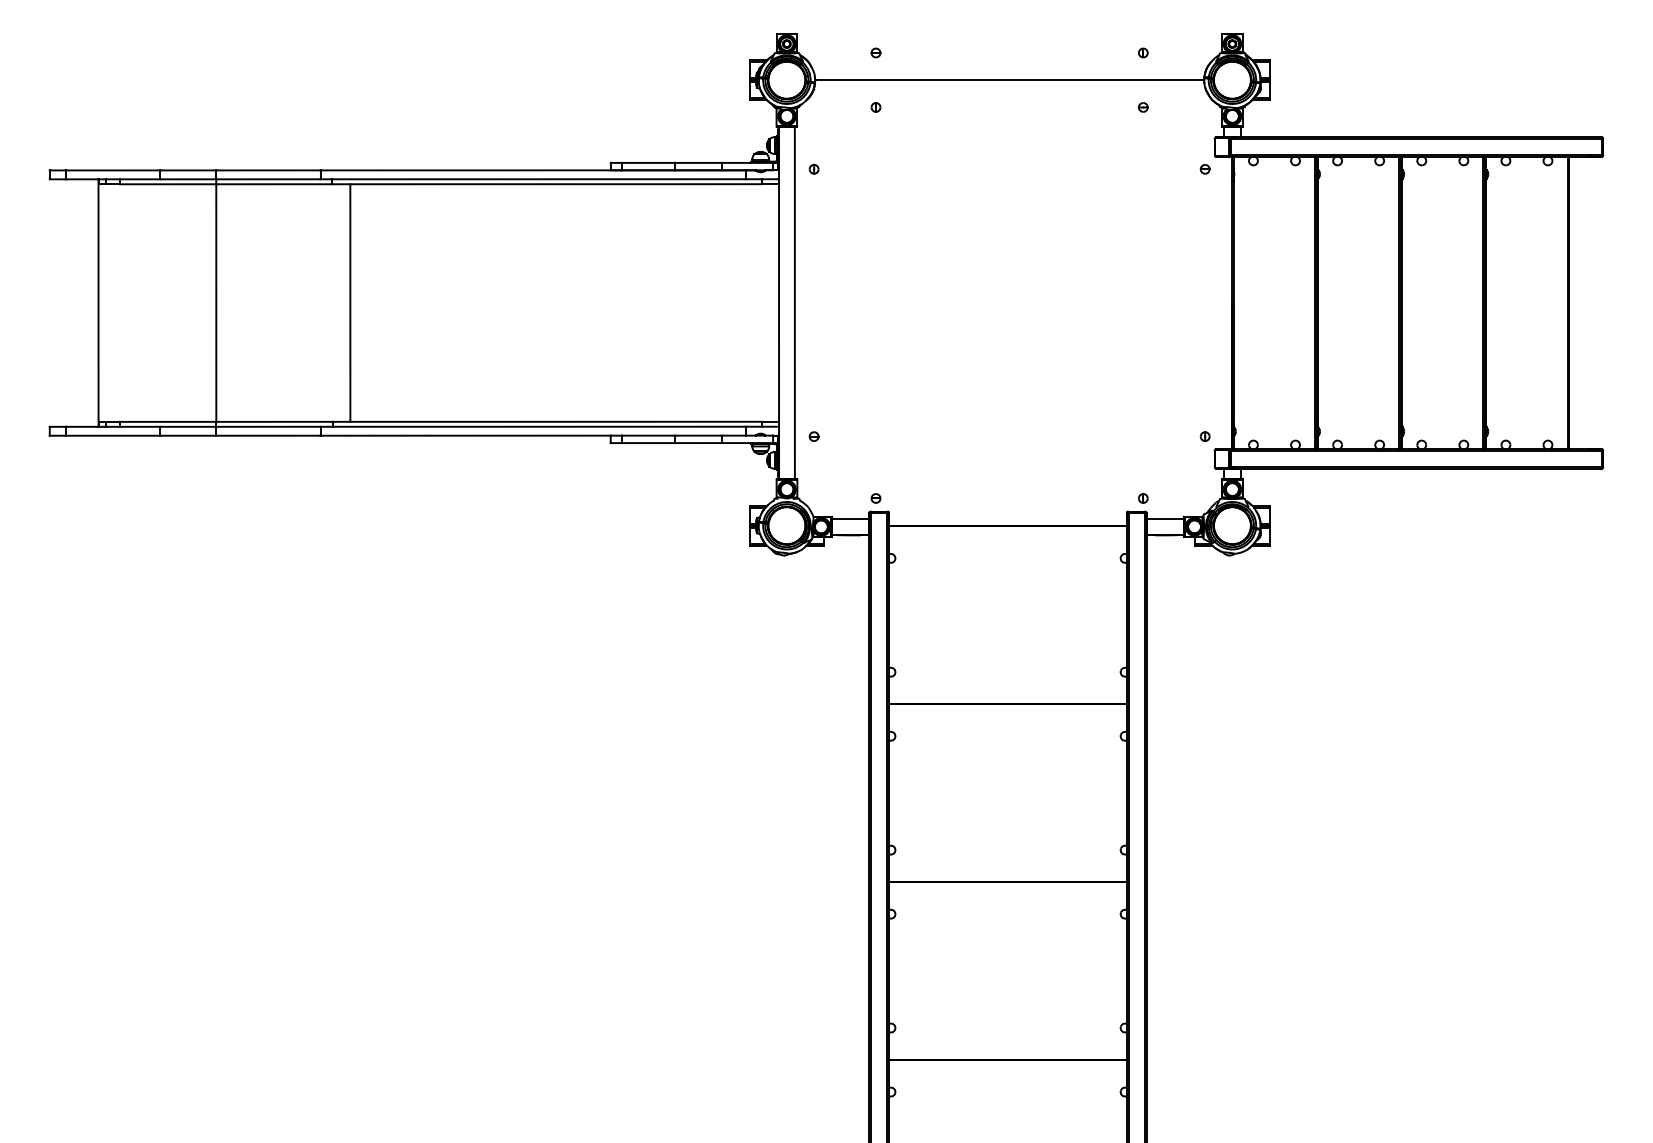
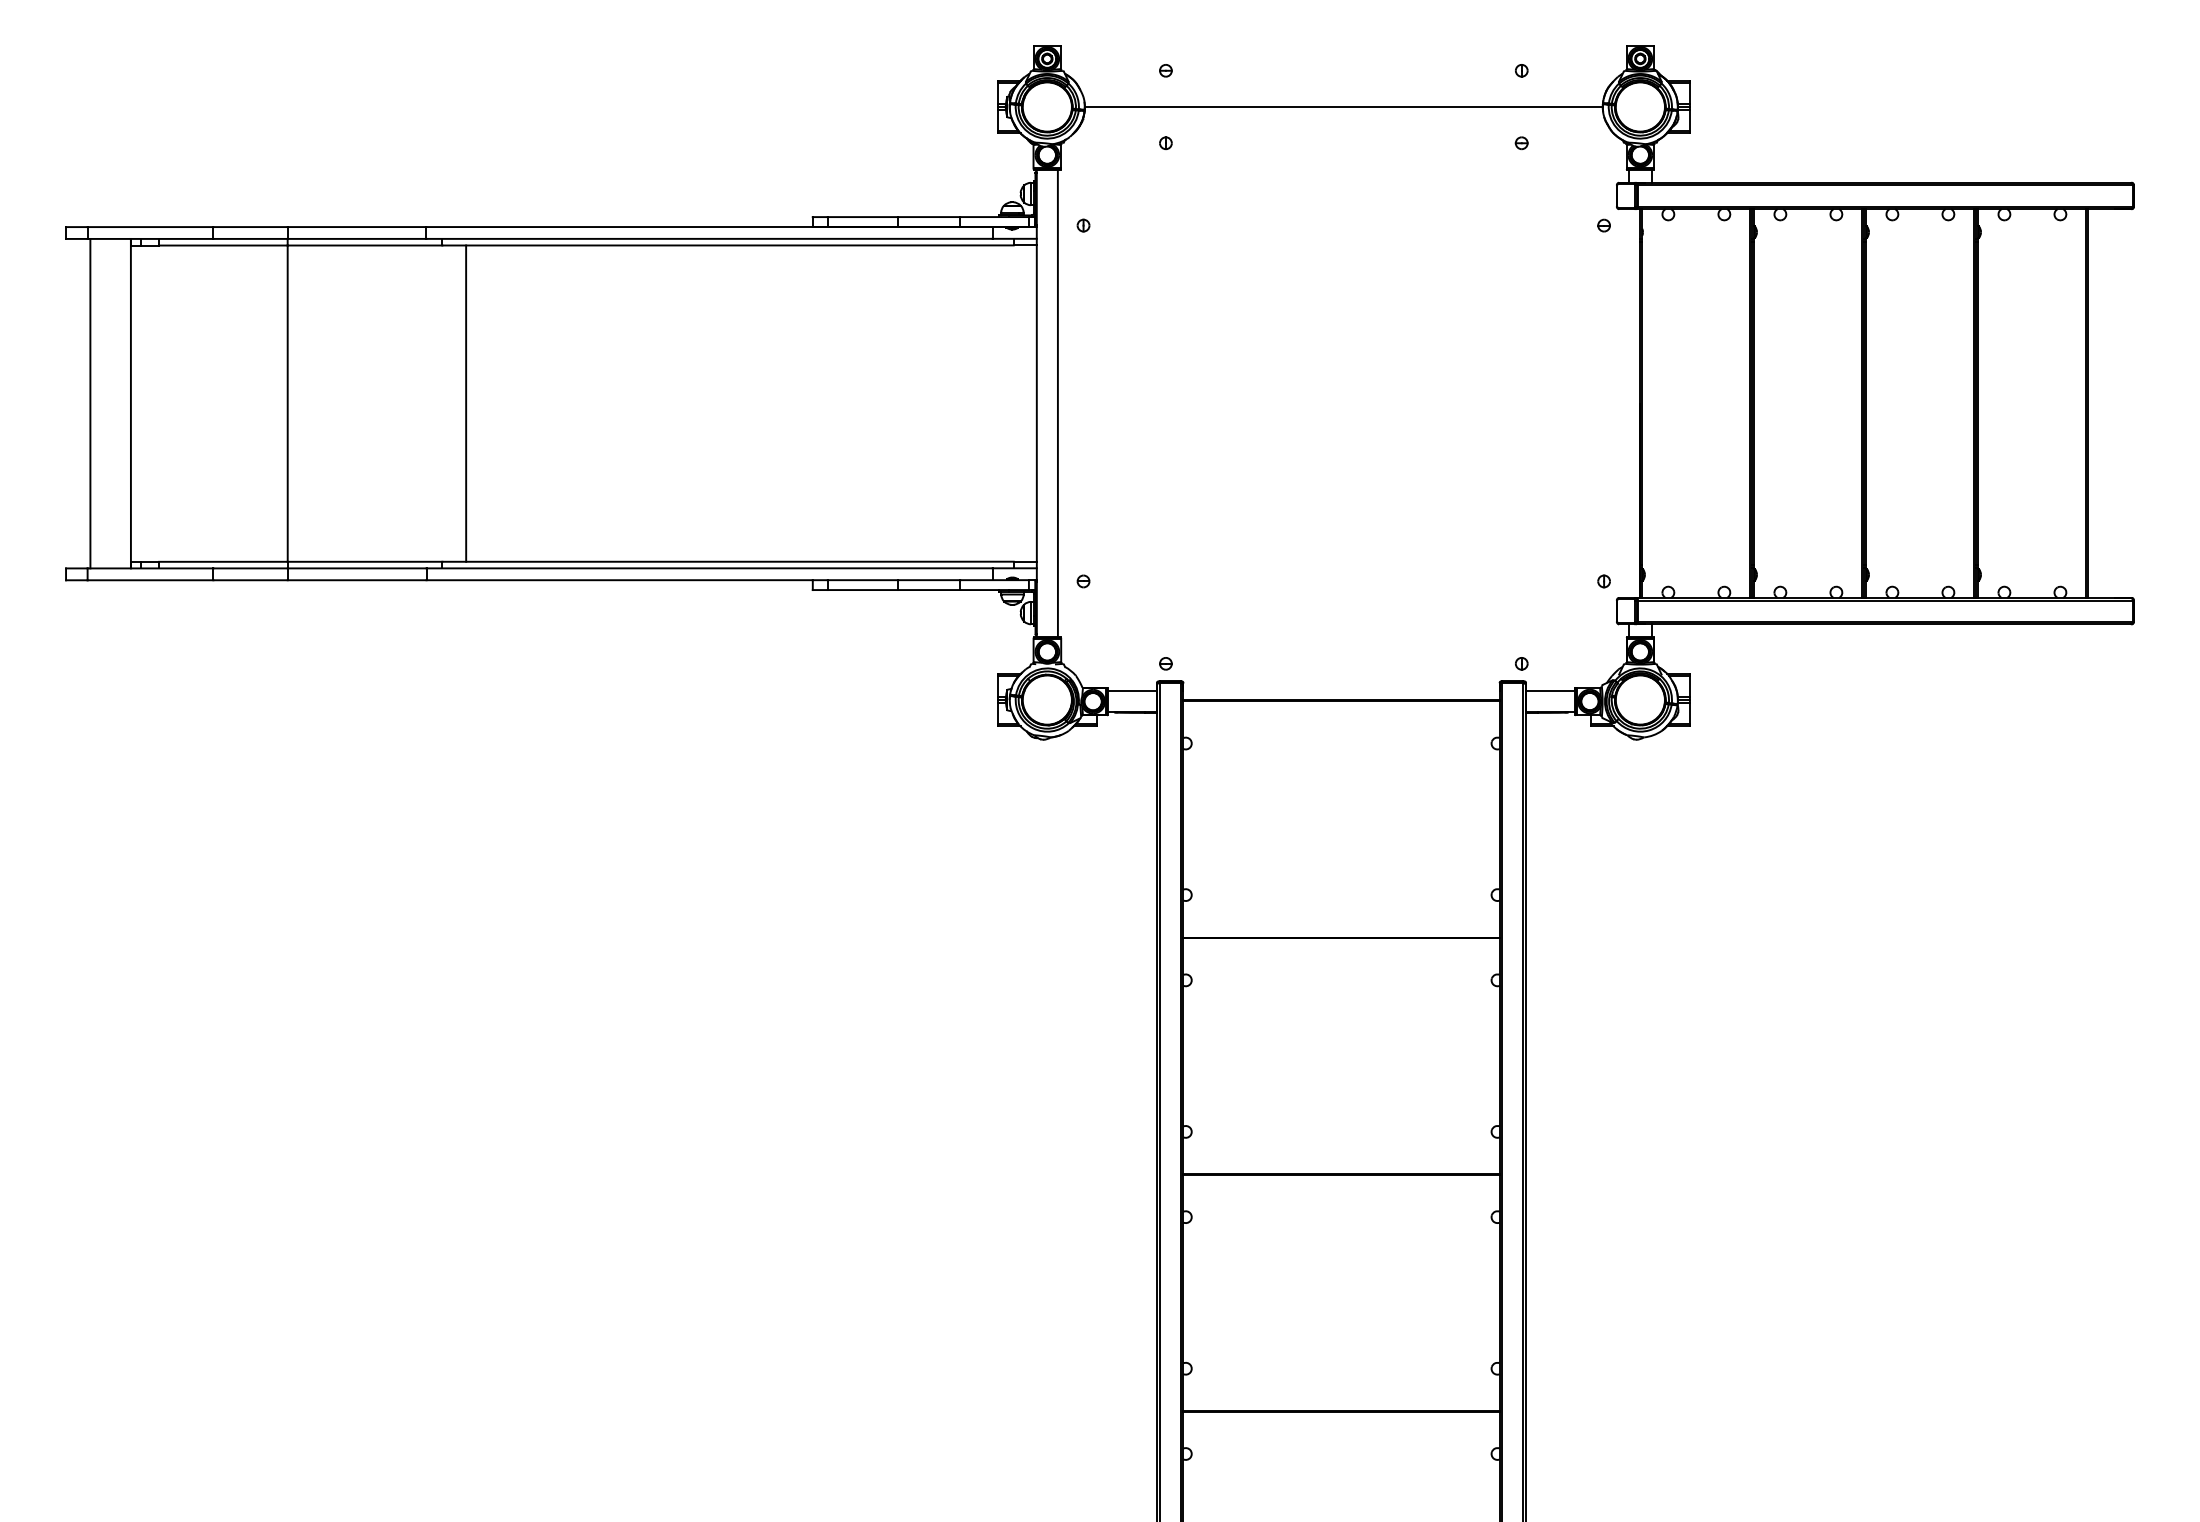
line: (68, 302) -> (90, 403), added

